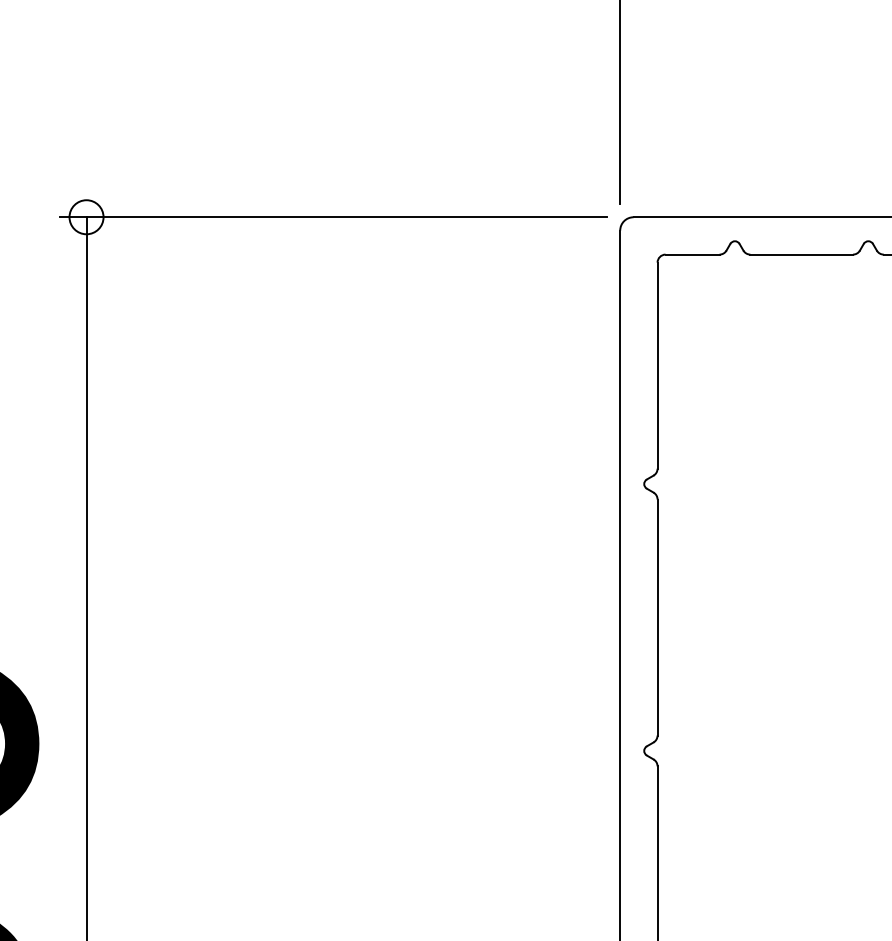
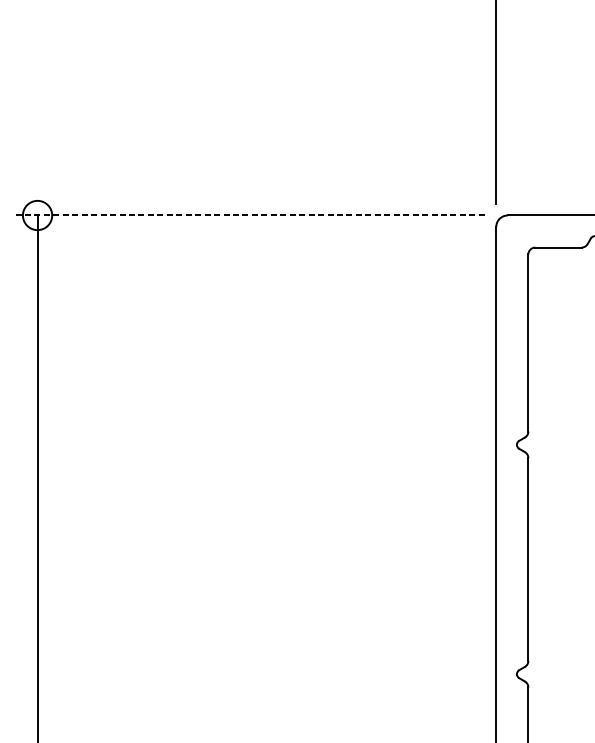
line: (333, 217) -> (249, 215), solid -> dashed

